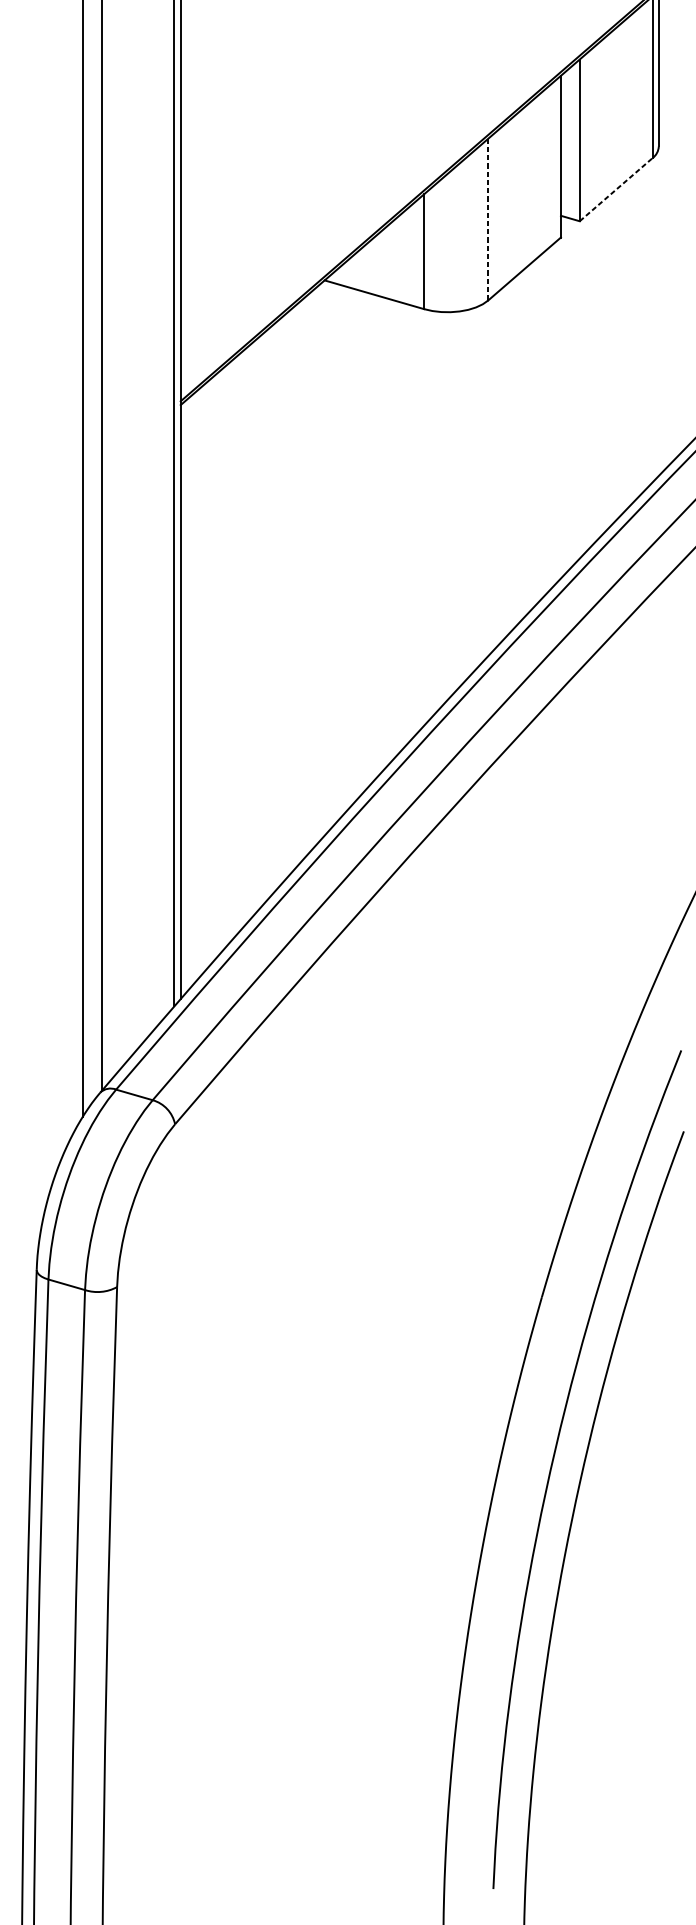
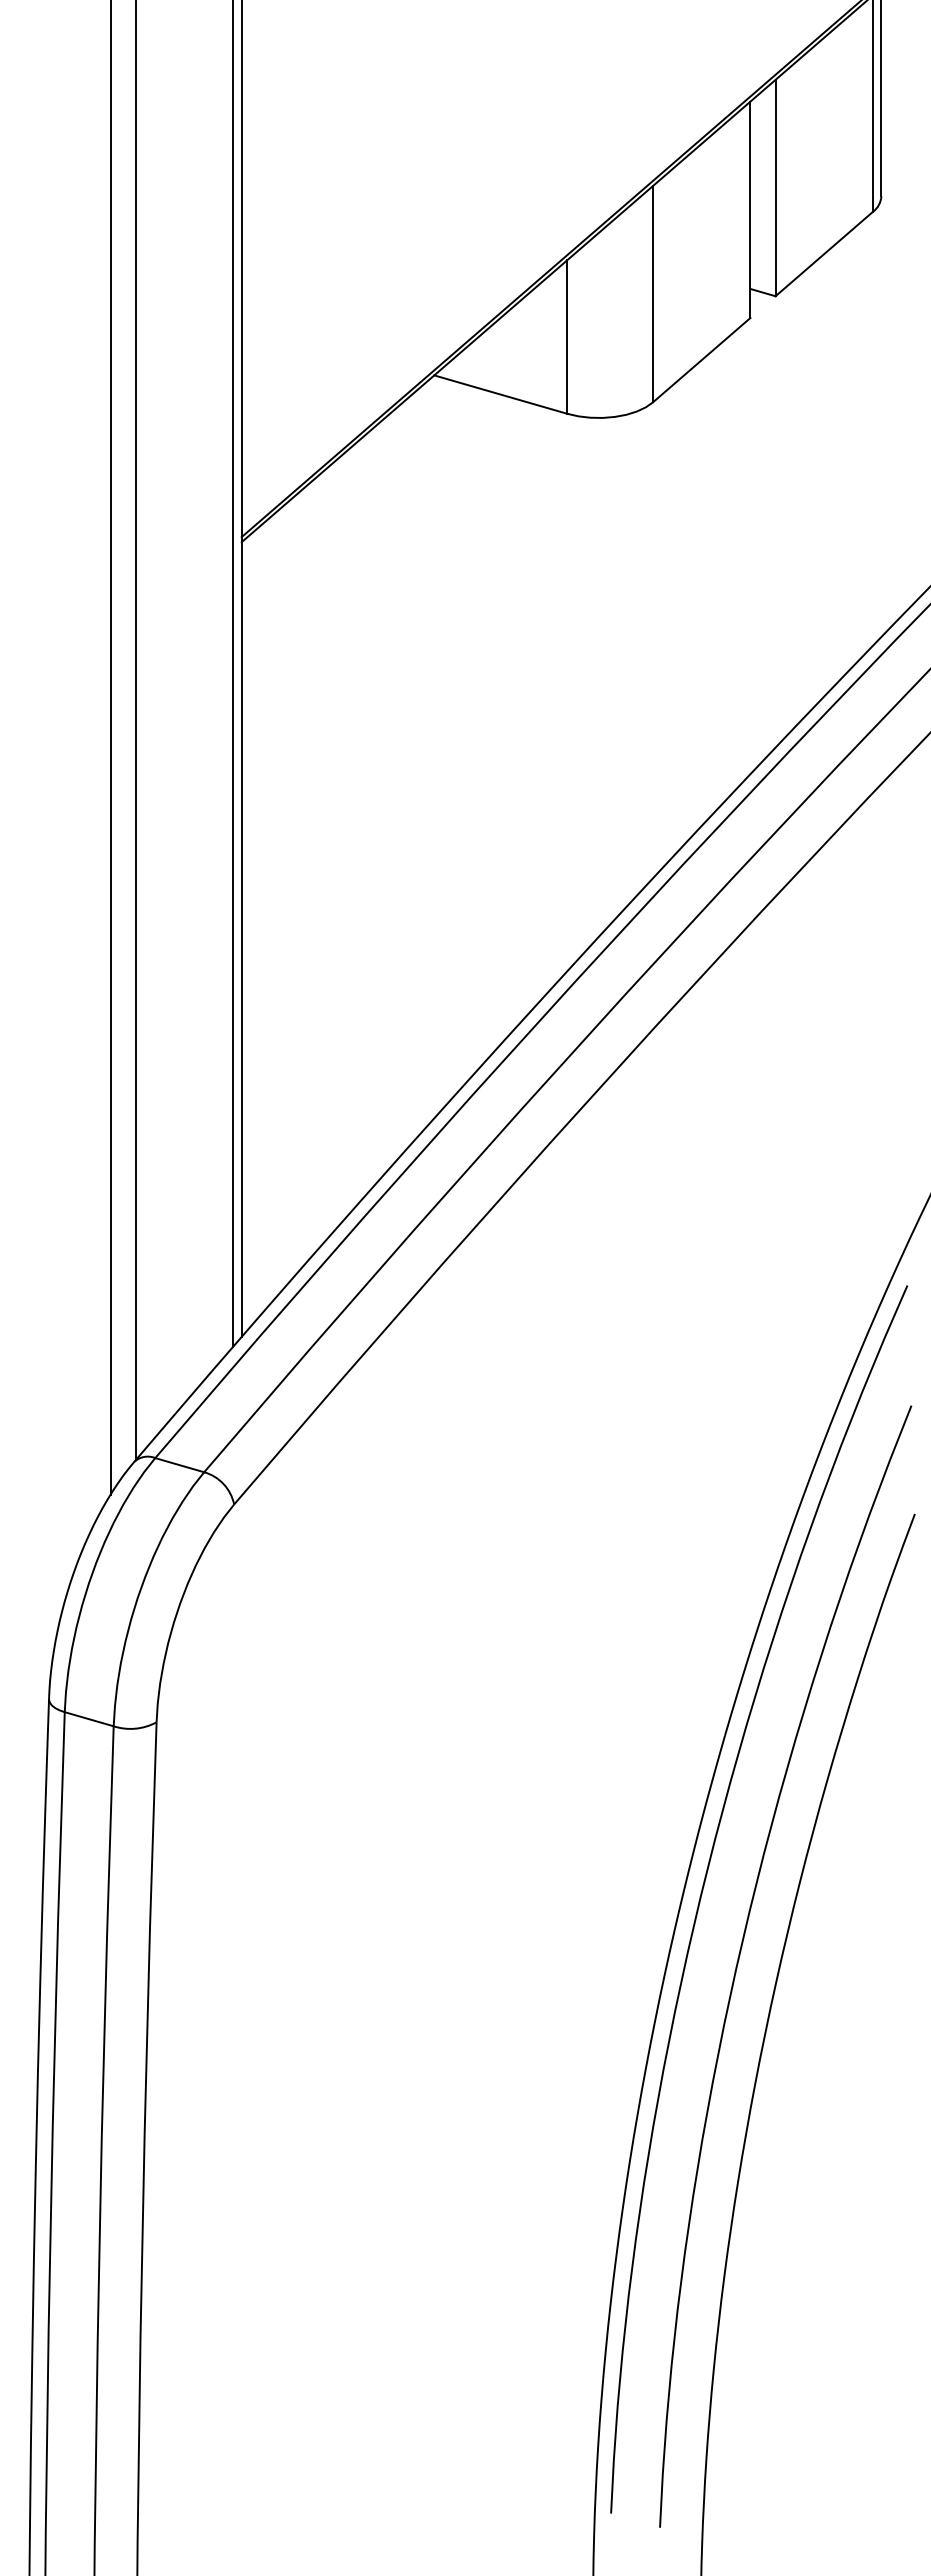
line: (616, 189) -> (824, 253), dashed -> solid
line: (488, 219) -> (653, 294), dashed -> solid
curve: (526, 1409) -> (704, 1886), added

